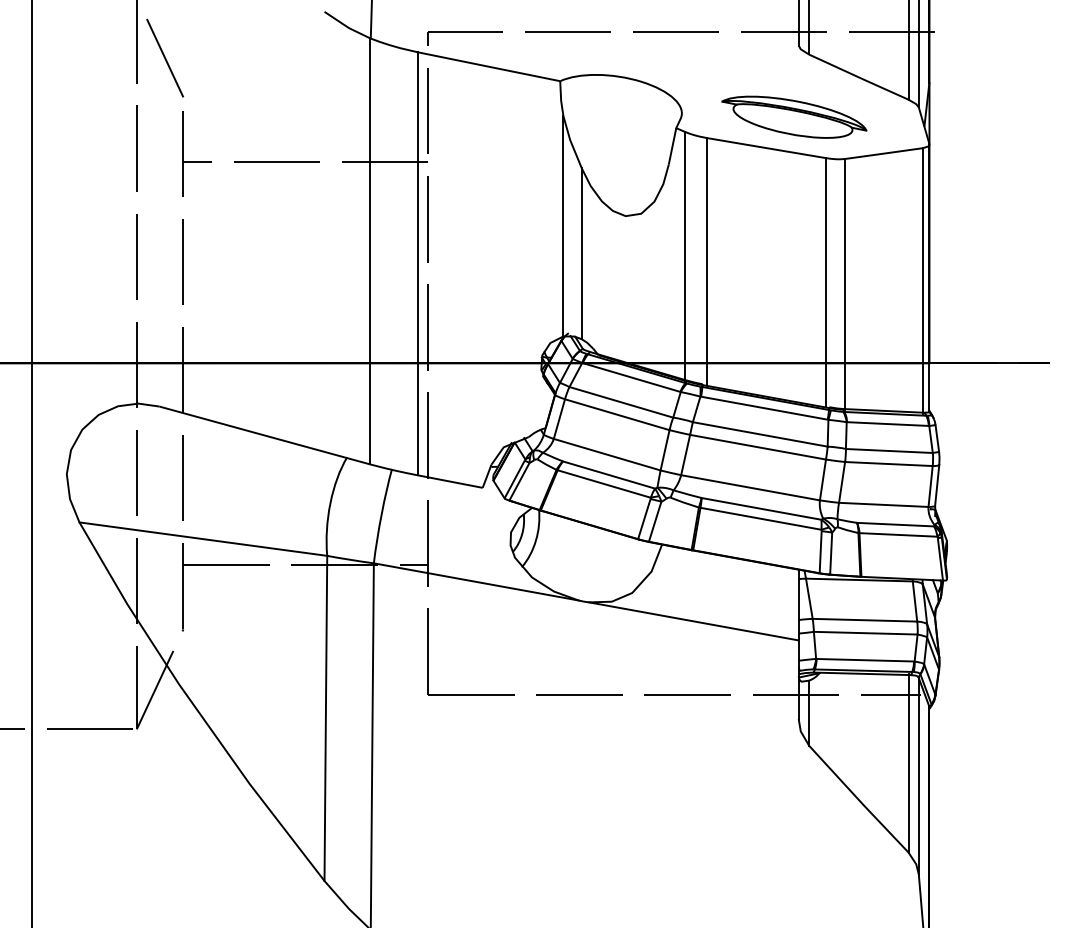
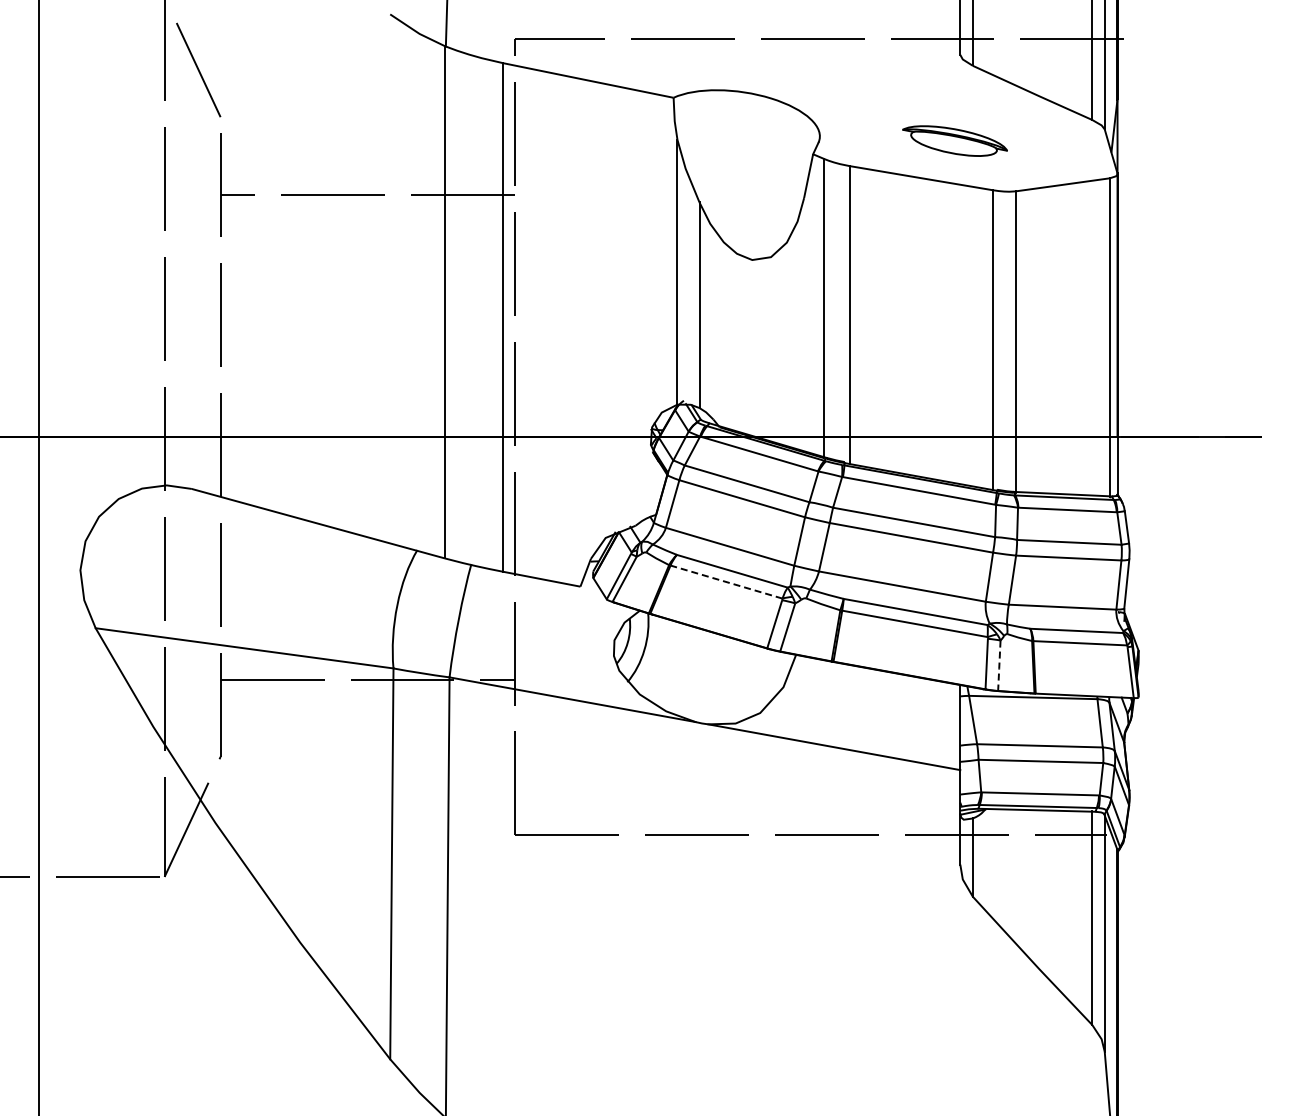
part: (793, 116) -> (954, 140), size x0.6
line: (604, 483) -> (726, 581), solid -> dashed
line: (831, 554) -> (999, 666), solid -> dashed

